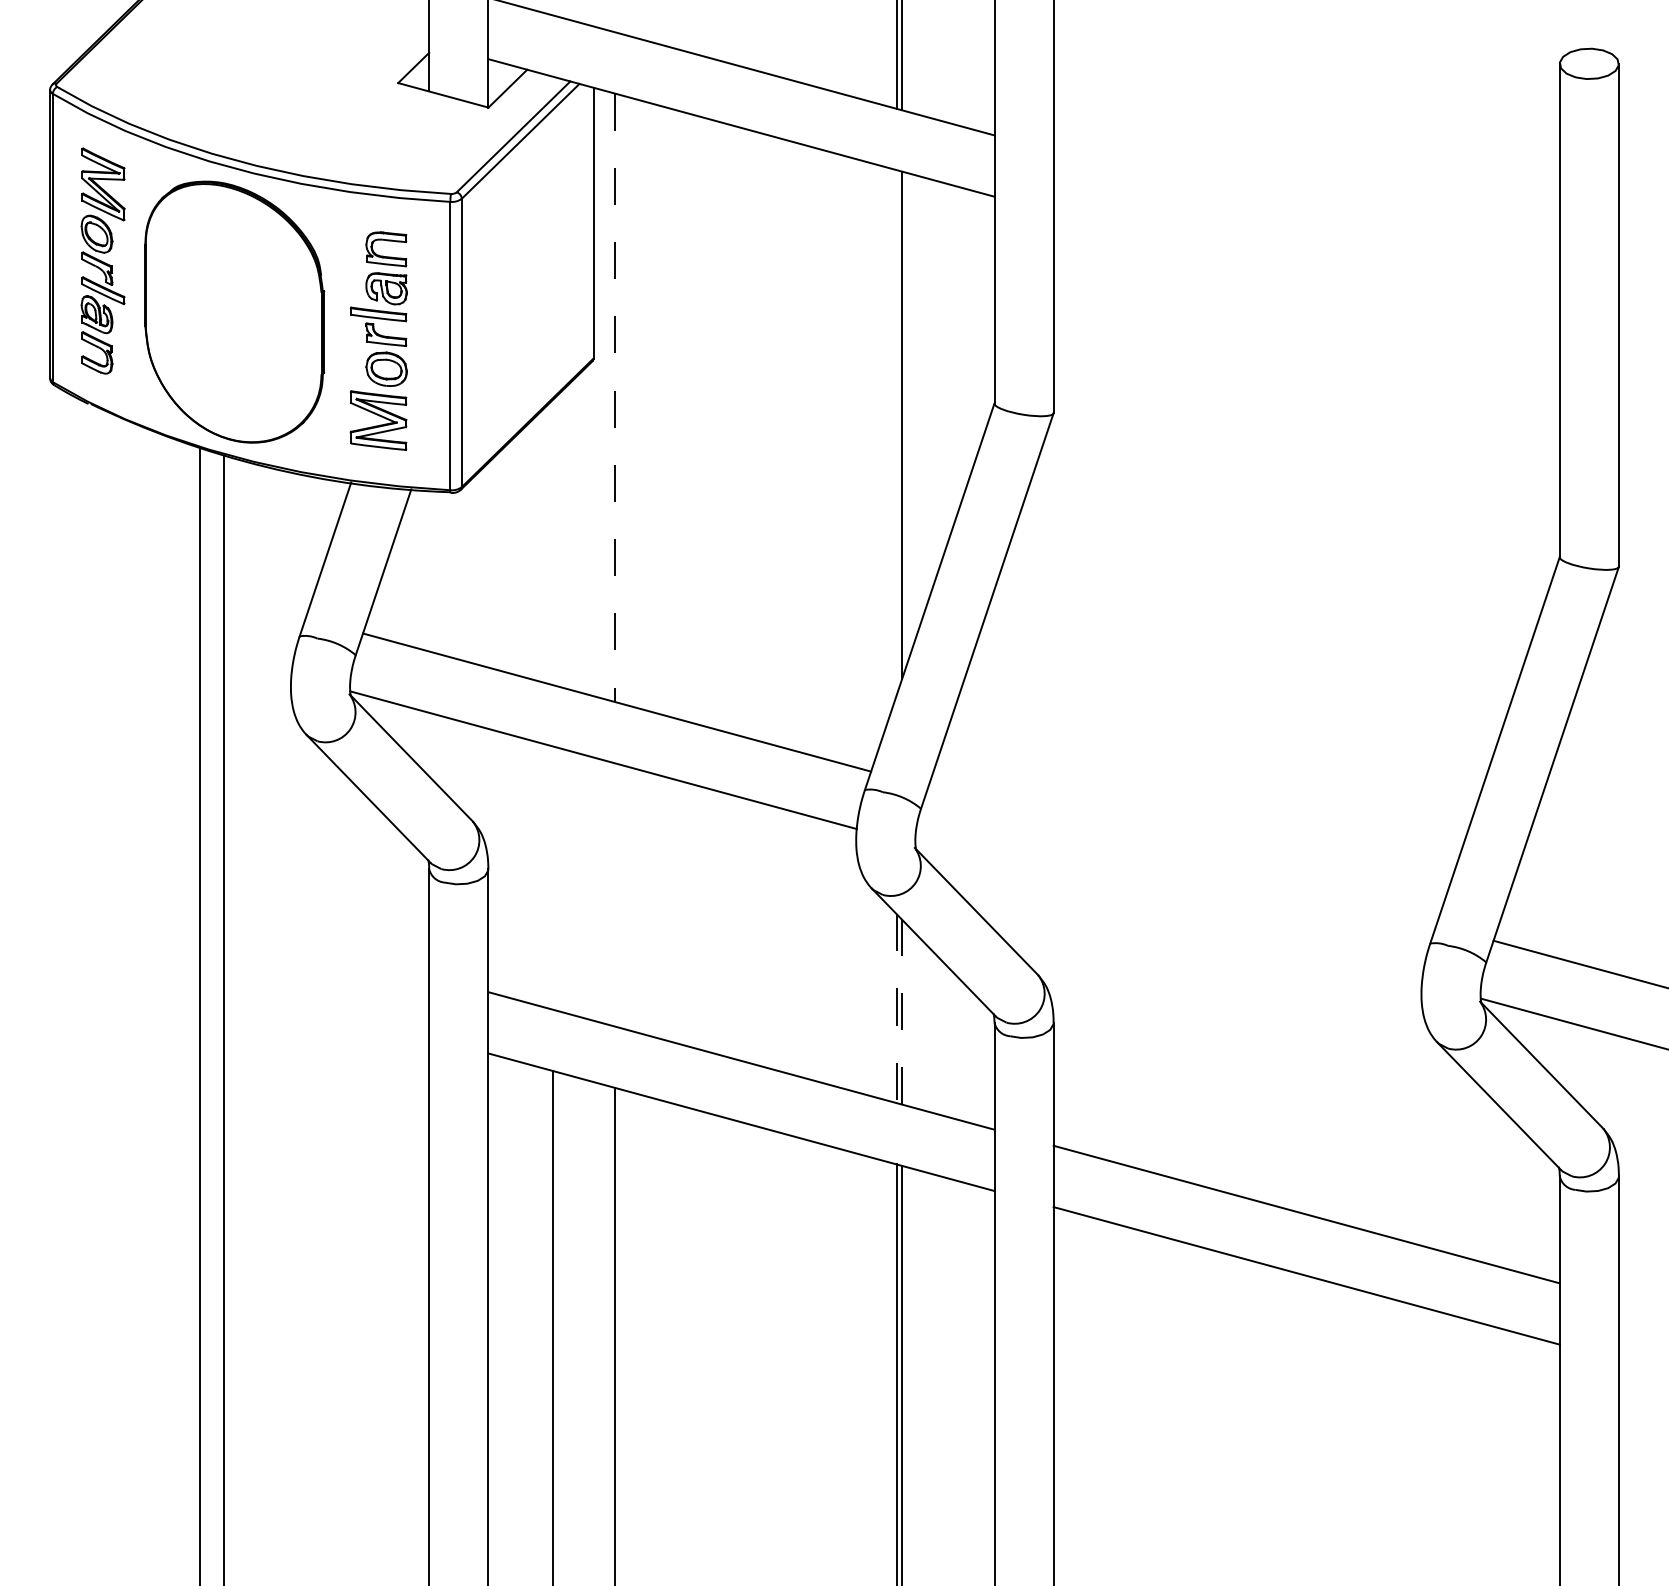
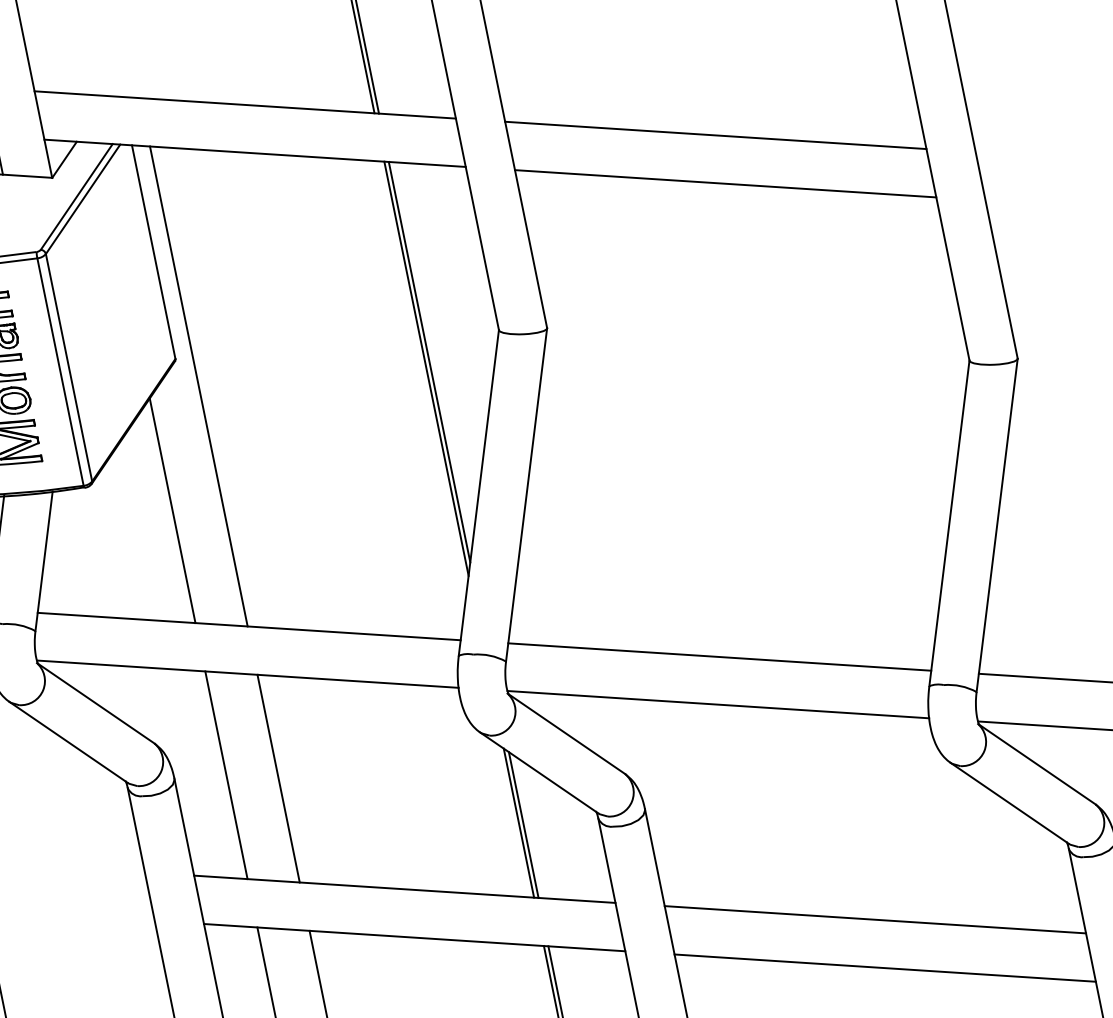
line: (1306, 220) -> (715, 135), added
line: (1306, 281) -> (725, 183), added
line: (615, 398) -> (199, 386), dashed -> solid
line: (896, 432) -> (426, 368), added
line: (552, 542) -> (172, 510), added
line: (1182, 856) -> (719, 657), added
line: (552, 877) -> (226, 774), added
line: (615, 894) -> (278, 778), added
line: (1168, 913) -> (718, 704), added
line: (896, 1009) -> (518, 823), dashed -> solid
line: (902, 1011) -> (523, 824), dashed -> solid

